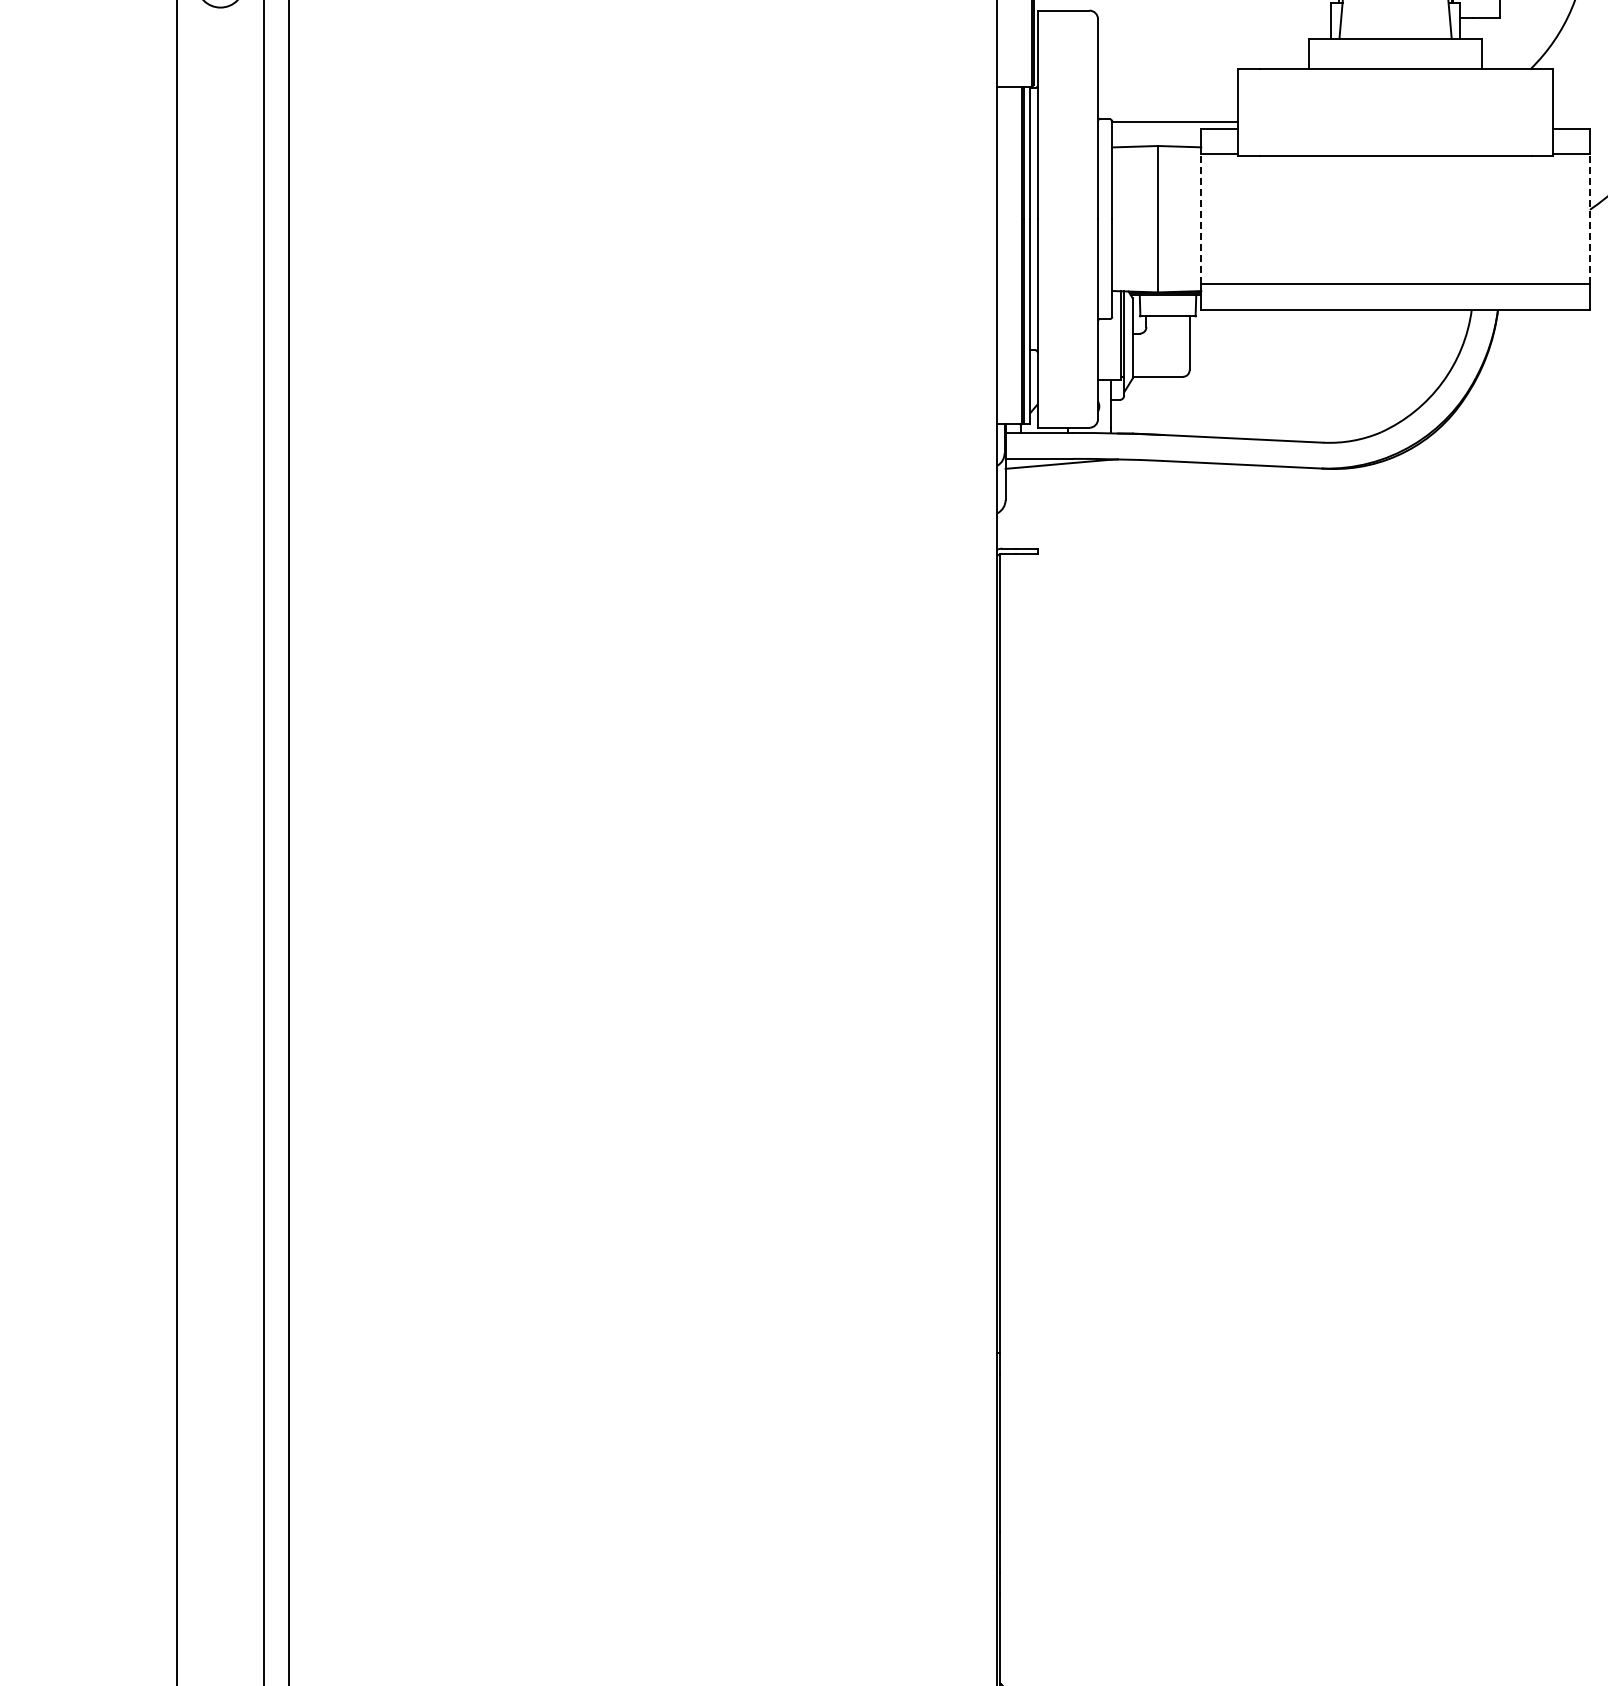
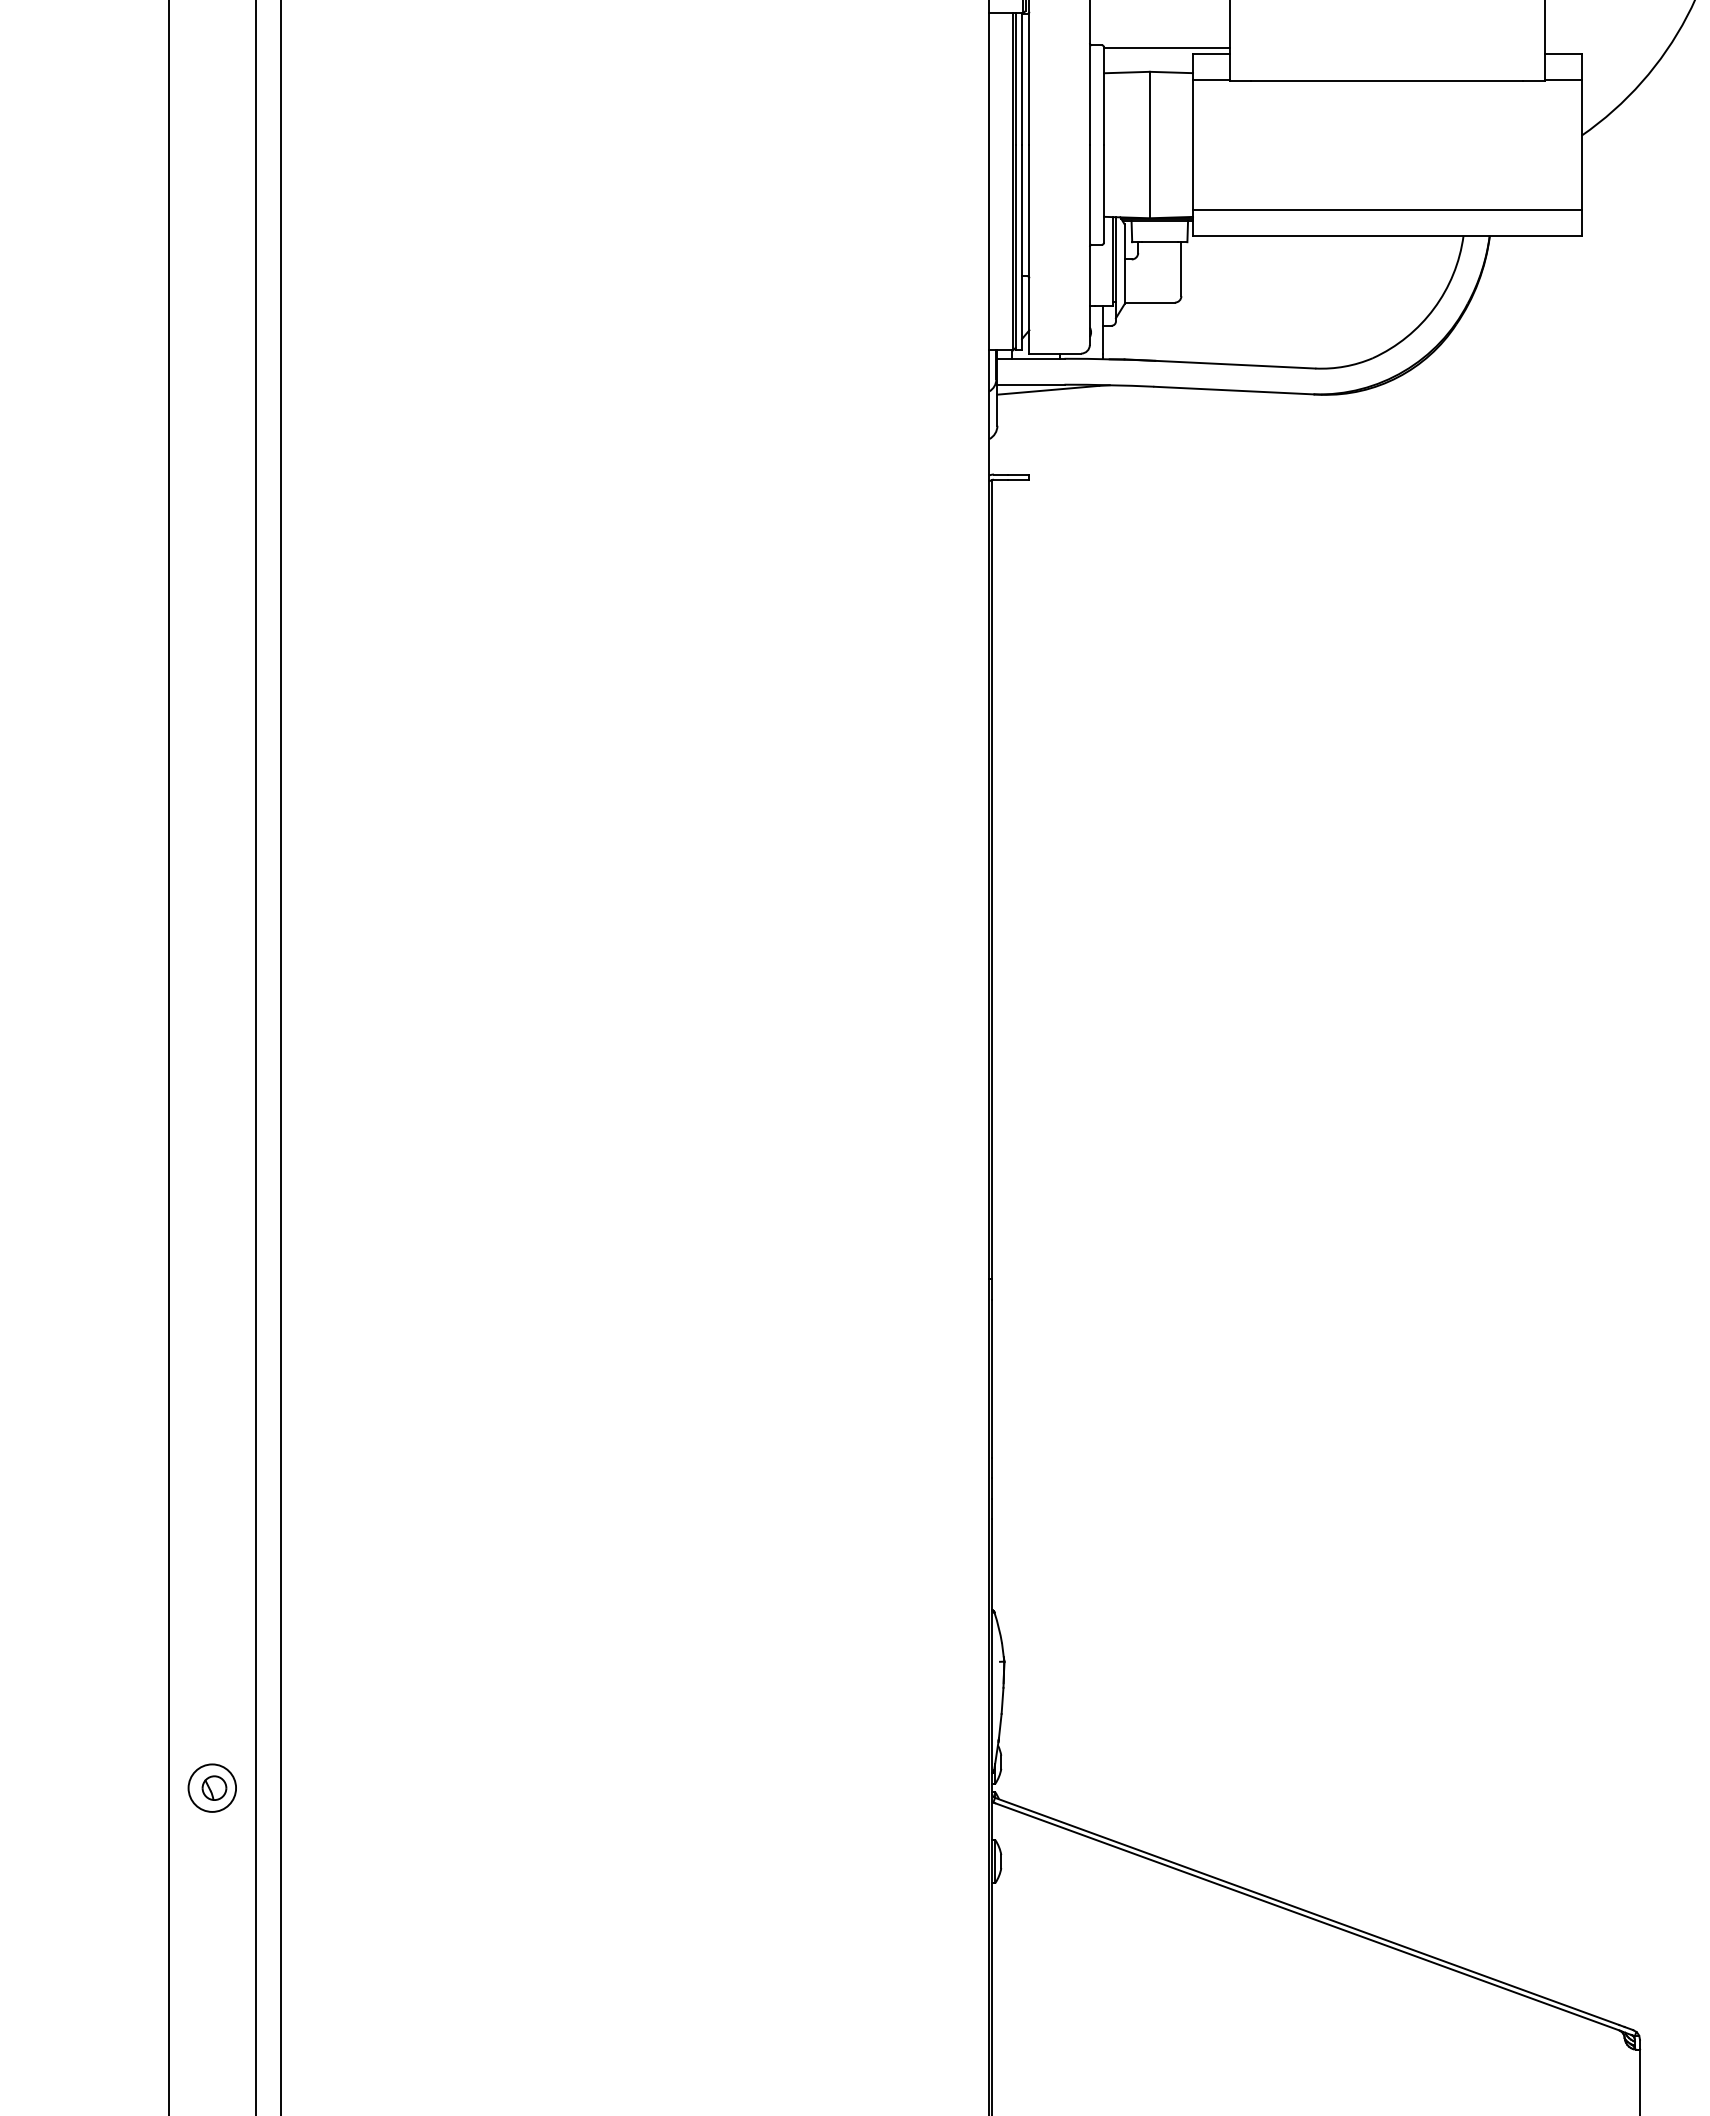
line: (1201, 219) -> (1193, 145), dashed -> solid
line: (1589, 219) -> (1581, 145), dashed -> solid

